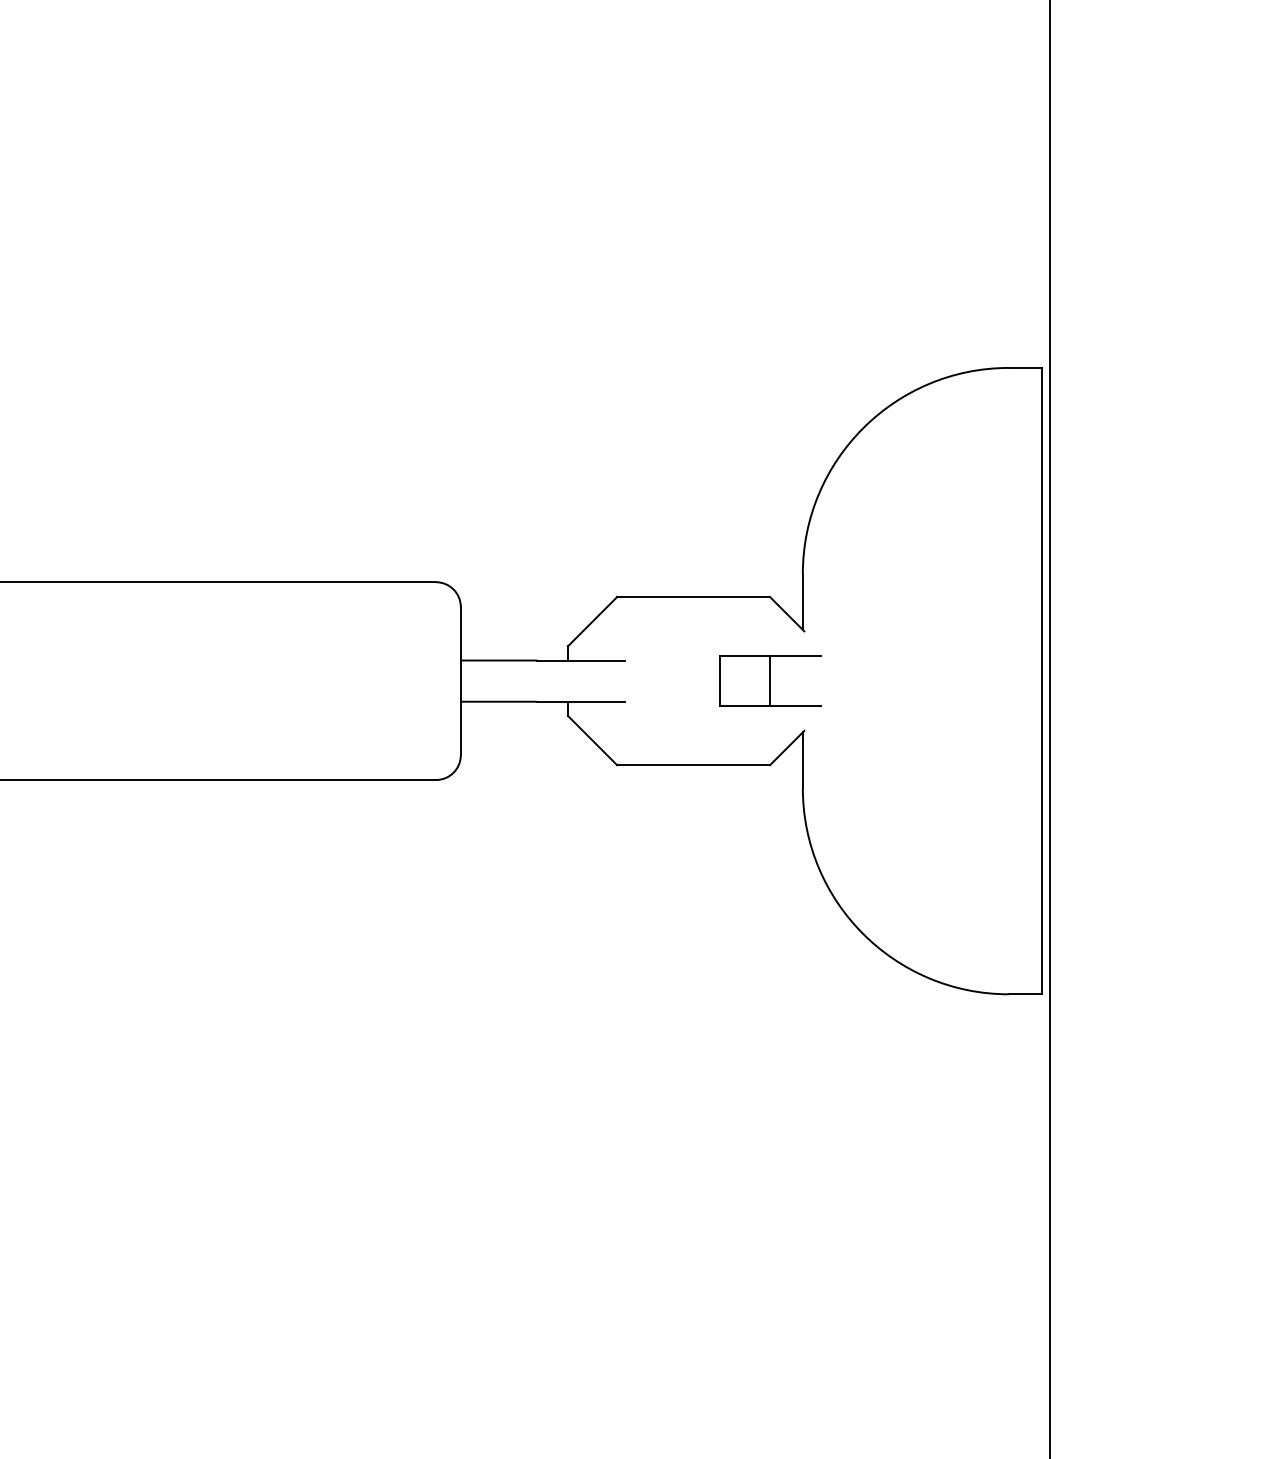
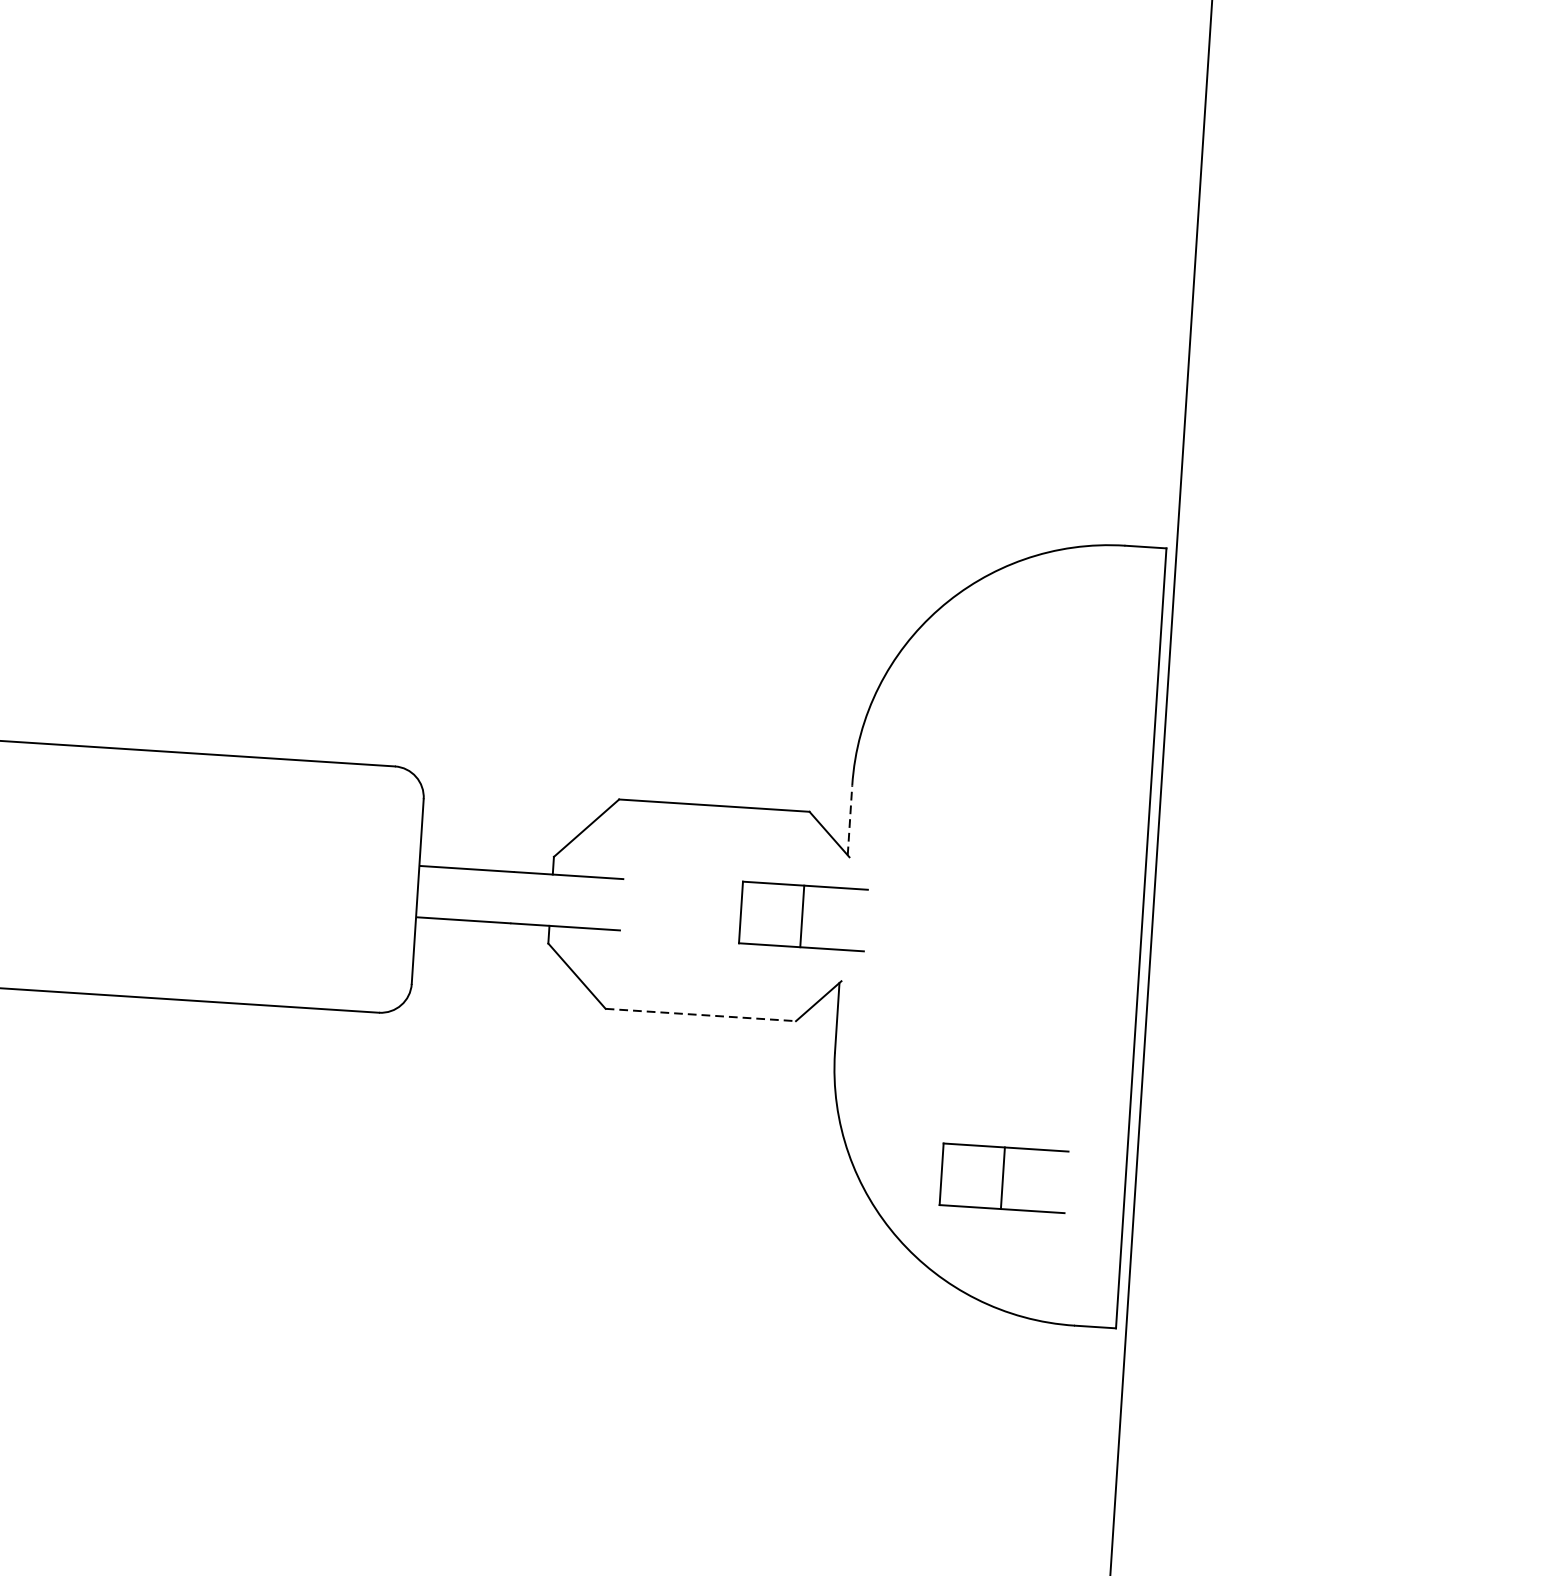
line: (802, 601) -> (849, 819), solid -> dashed
line: (694, 765) -> (701, 1015), solid -> dashed
part: (944, 879) -> (1004, 1177), added

